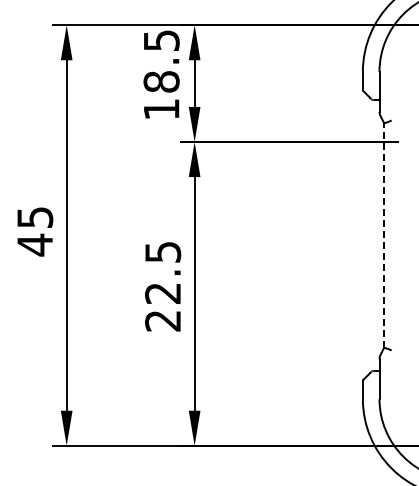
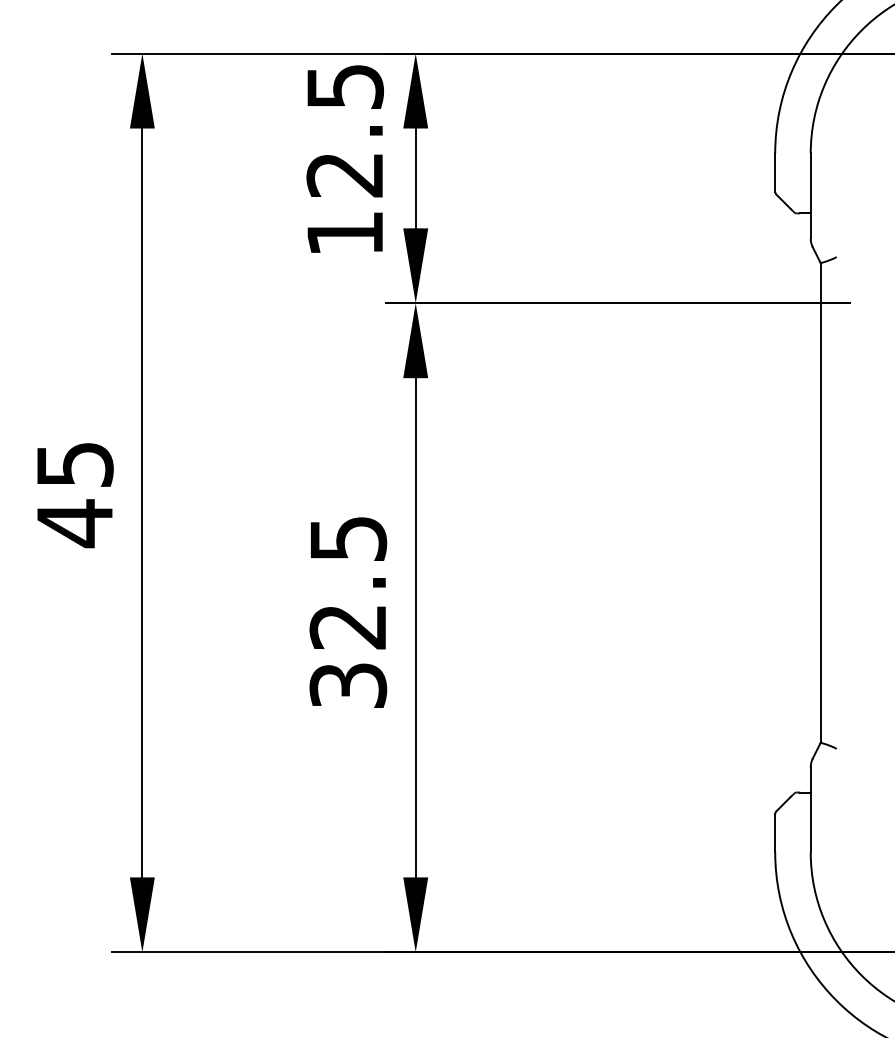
text: (161, 81) -> (344, 173), 18.5 -> 12.5
line: (384, 235) -> (821, 502), dashed -> solid
text: (163, 320) -> (349, 684), 22.5 -> 32.5

